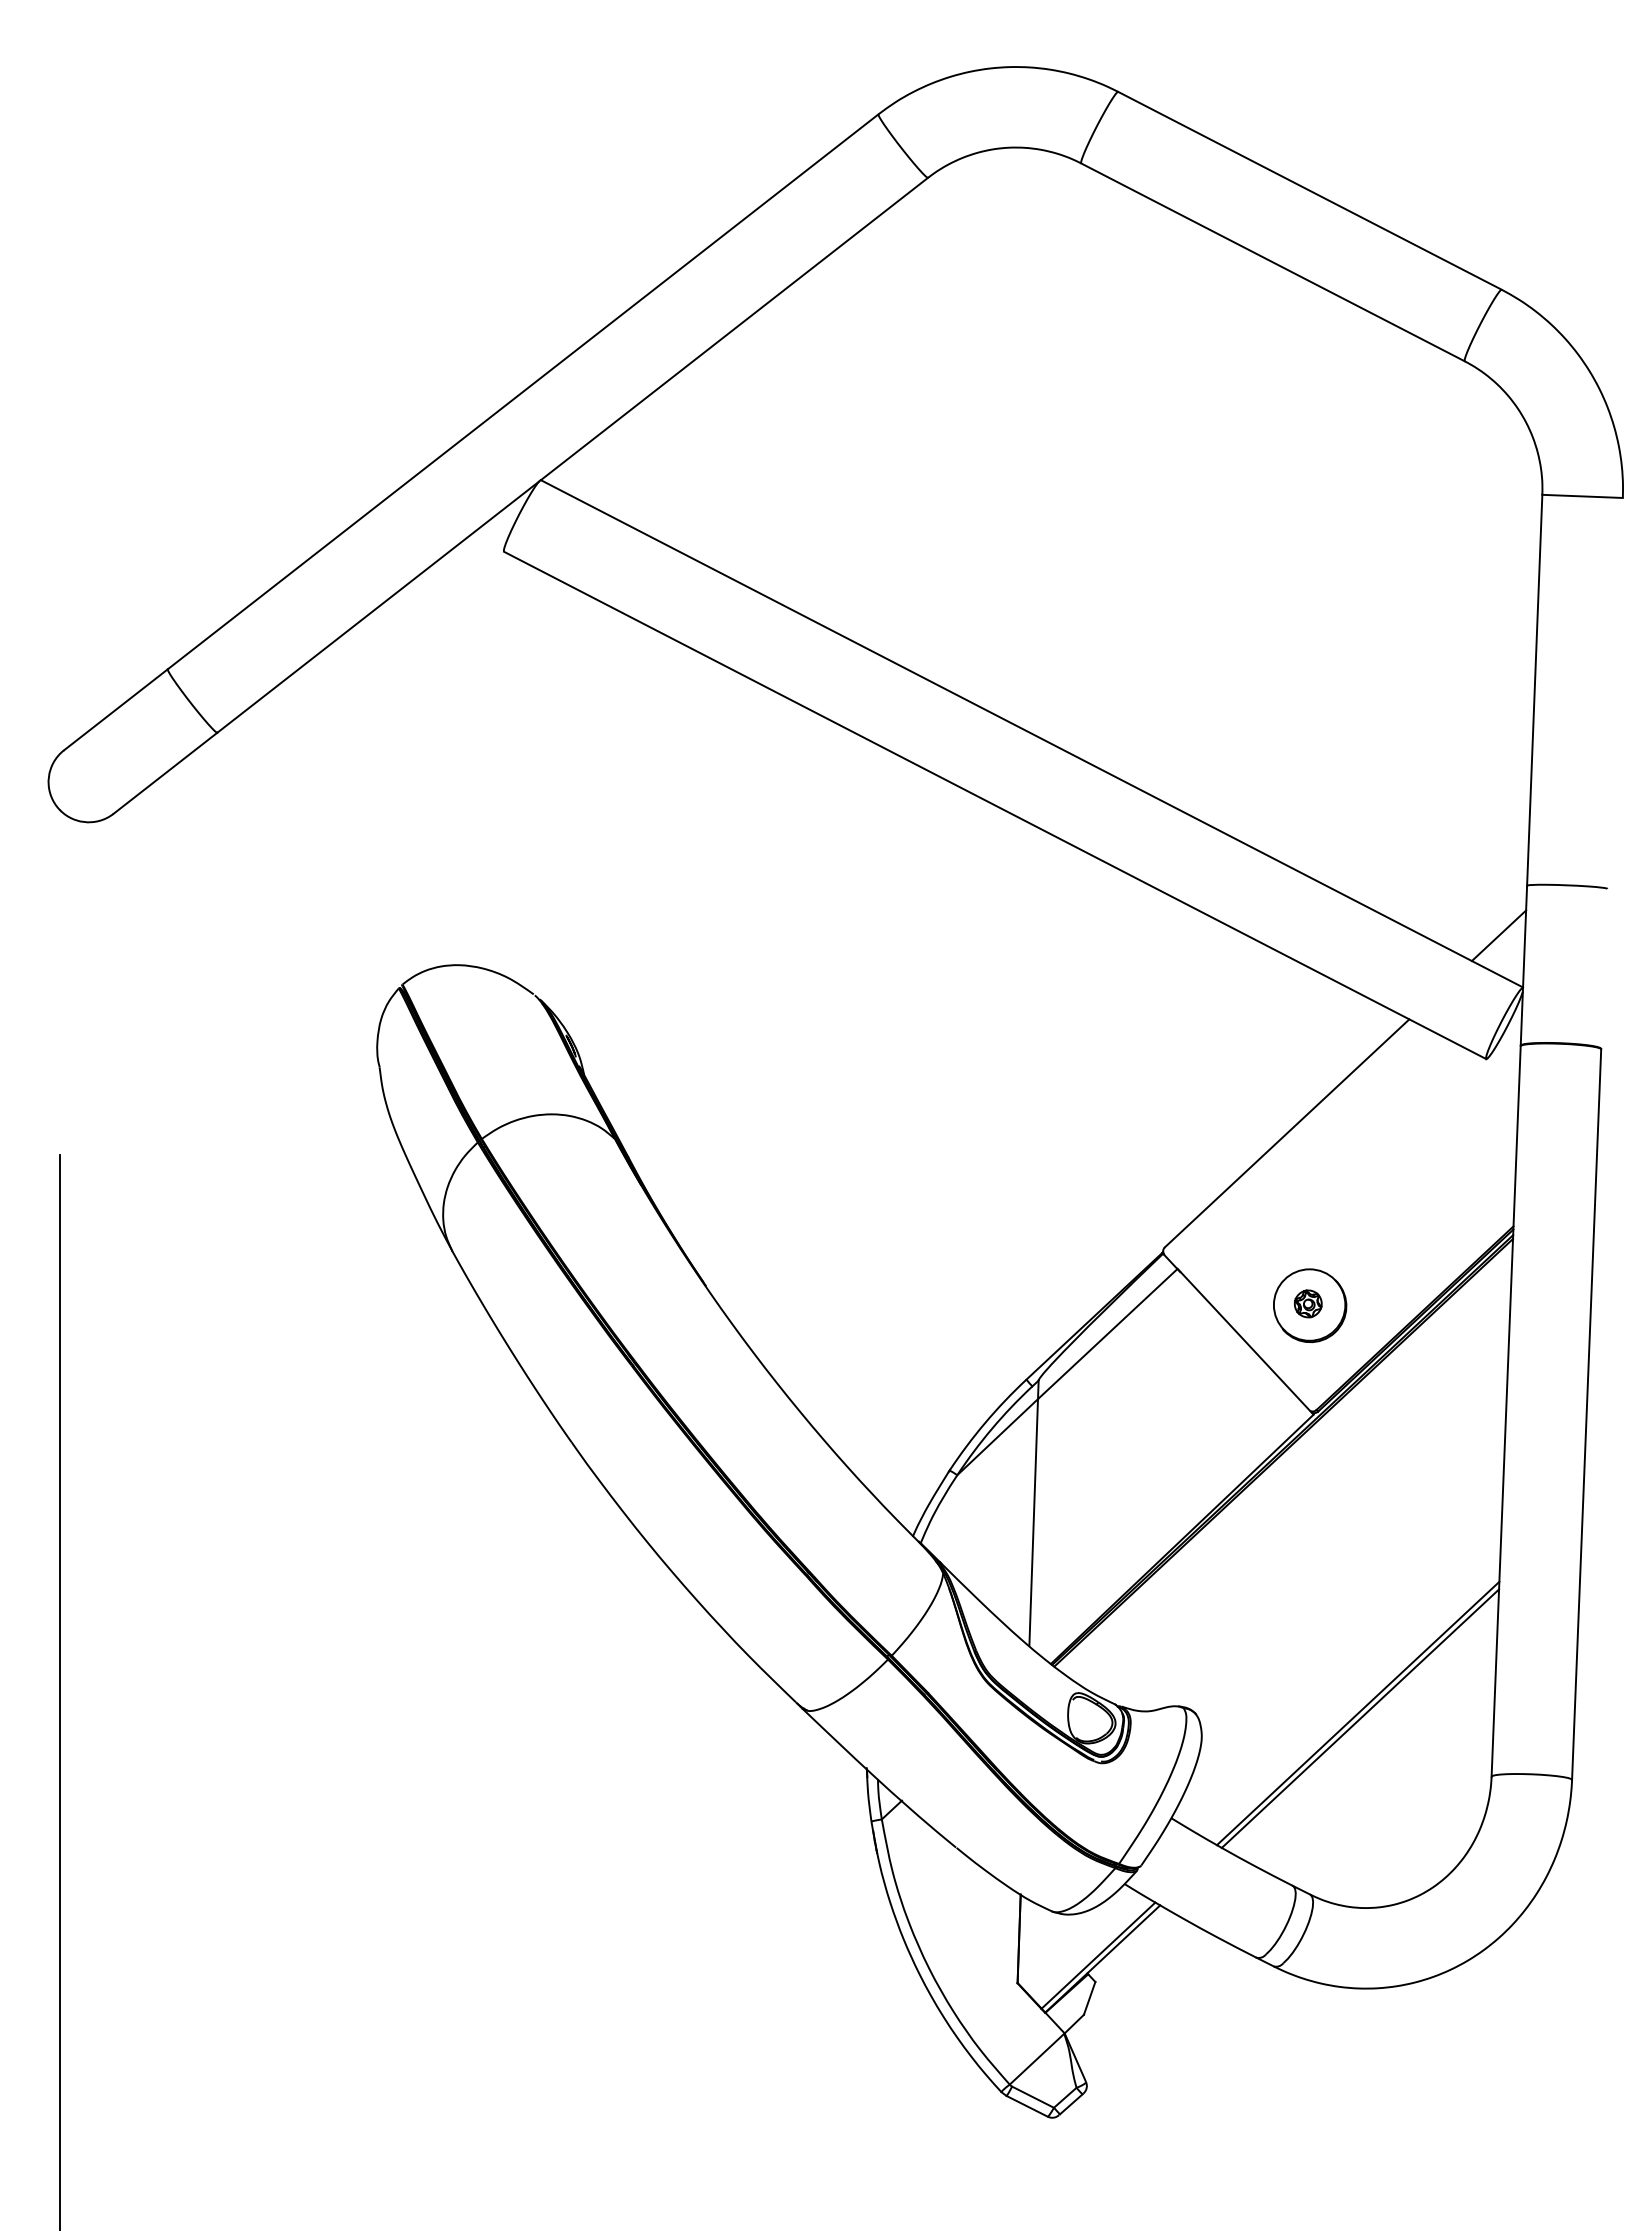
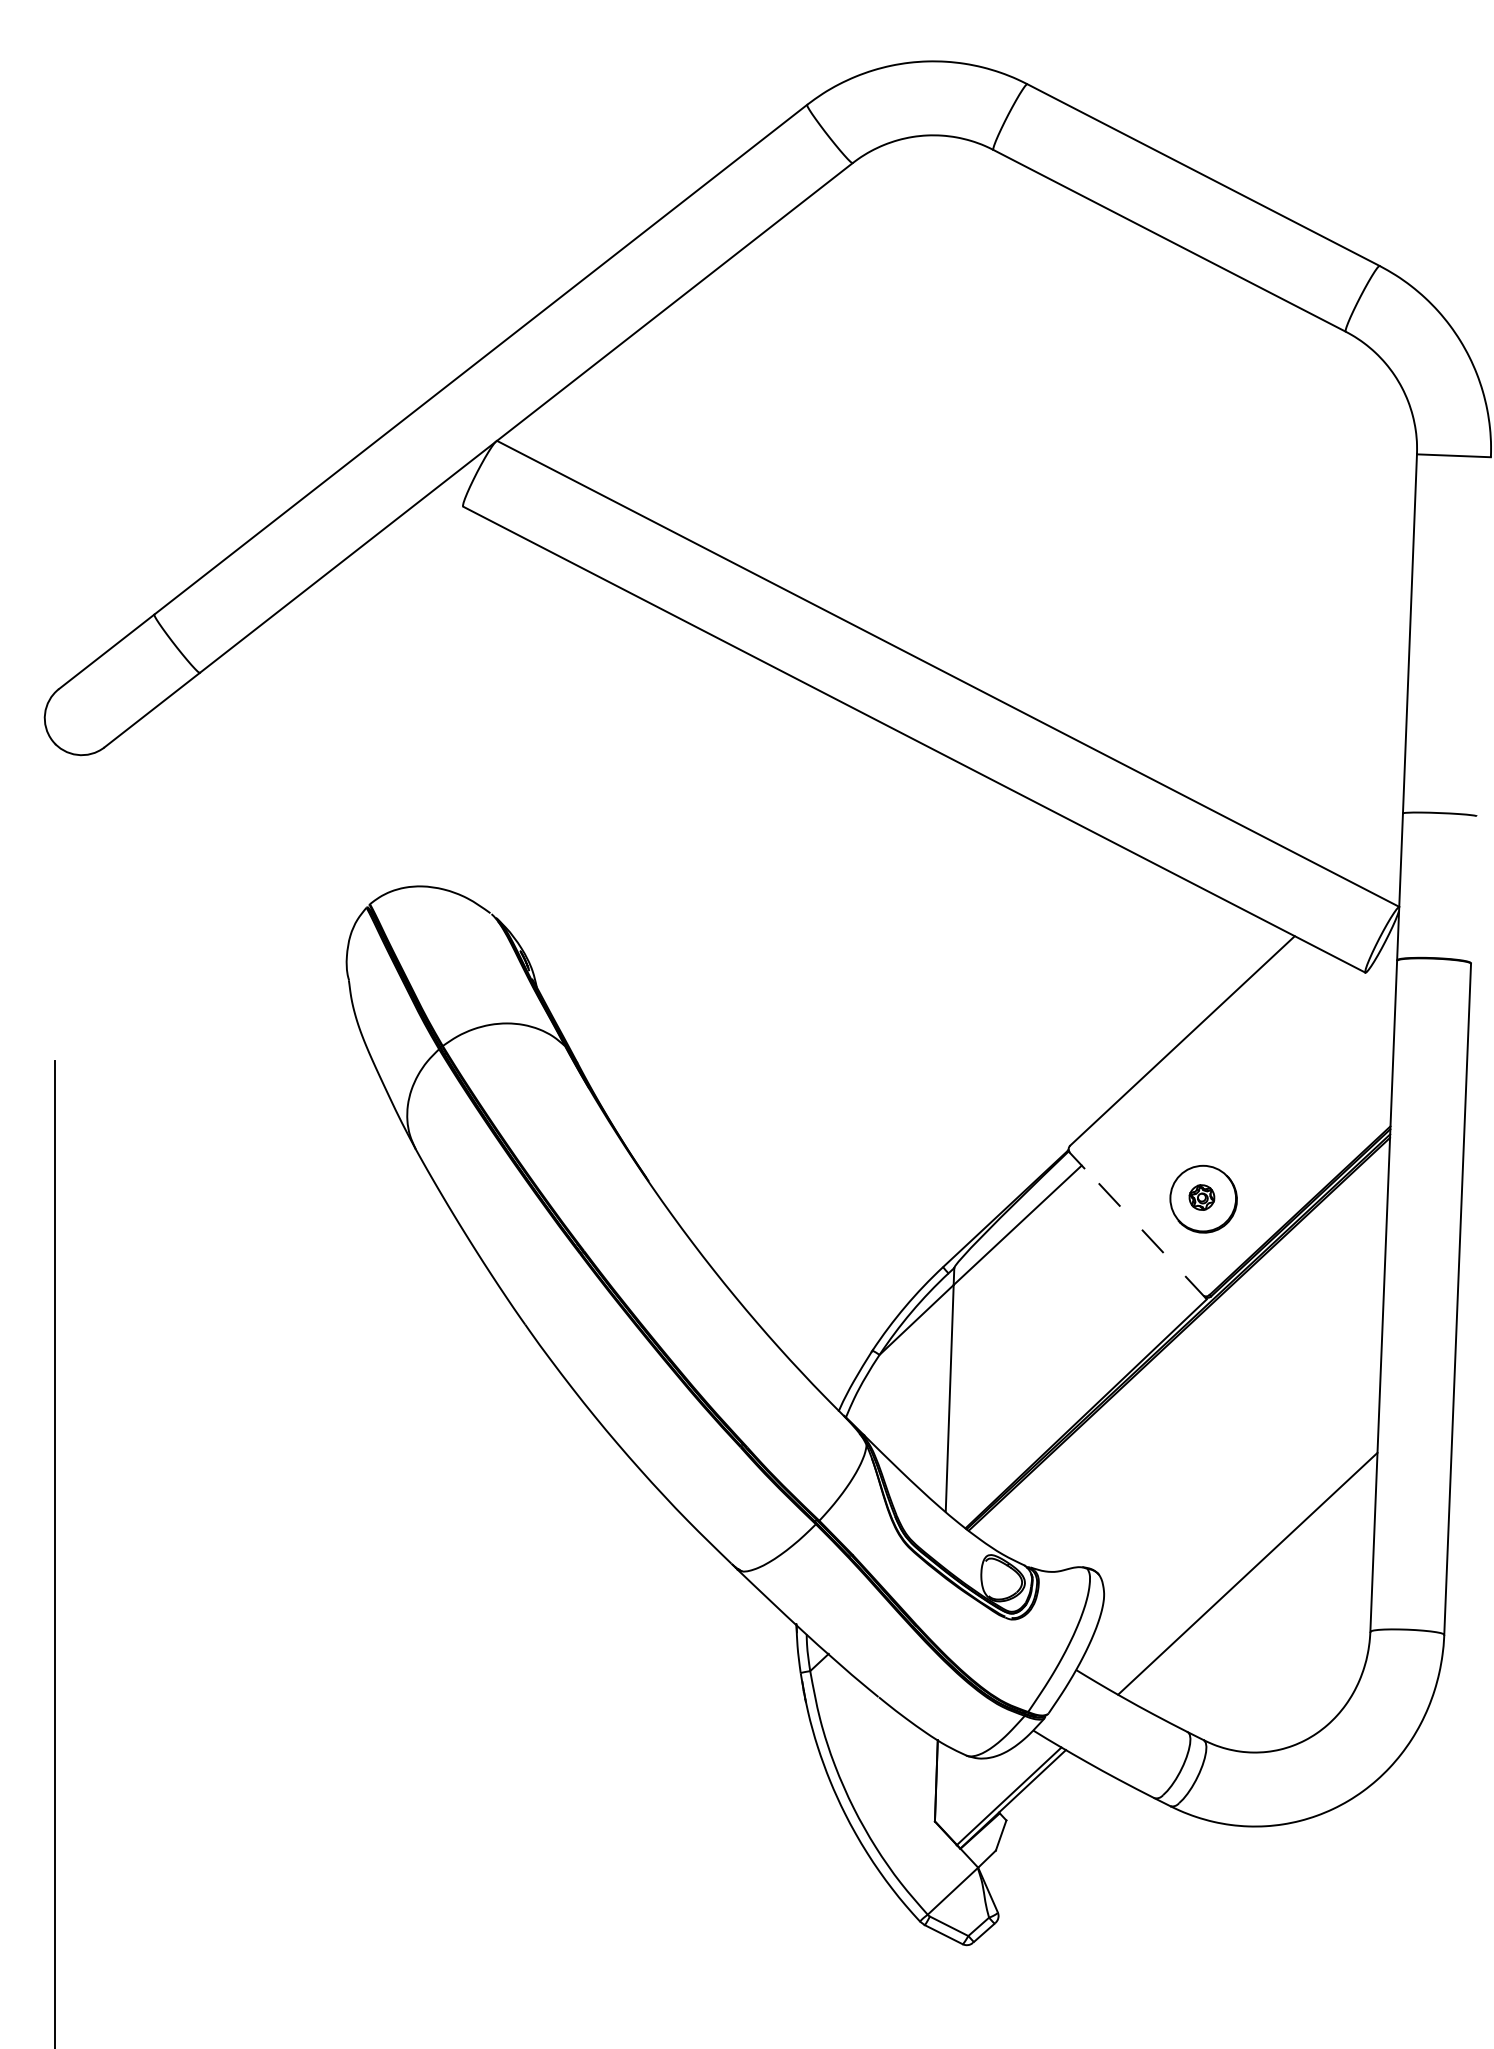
line: (1498, 935) -> (1376, 859), removed
line: (1245, 1341) -> (1144, 1232), solid -> dashed
line: (1360, 1718) -> (1249, 1578), removed

